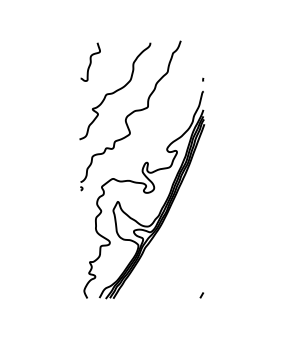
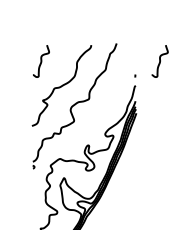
curve: (232, 61) -> (159, 60), added

